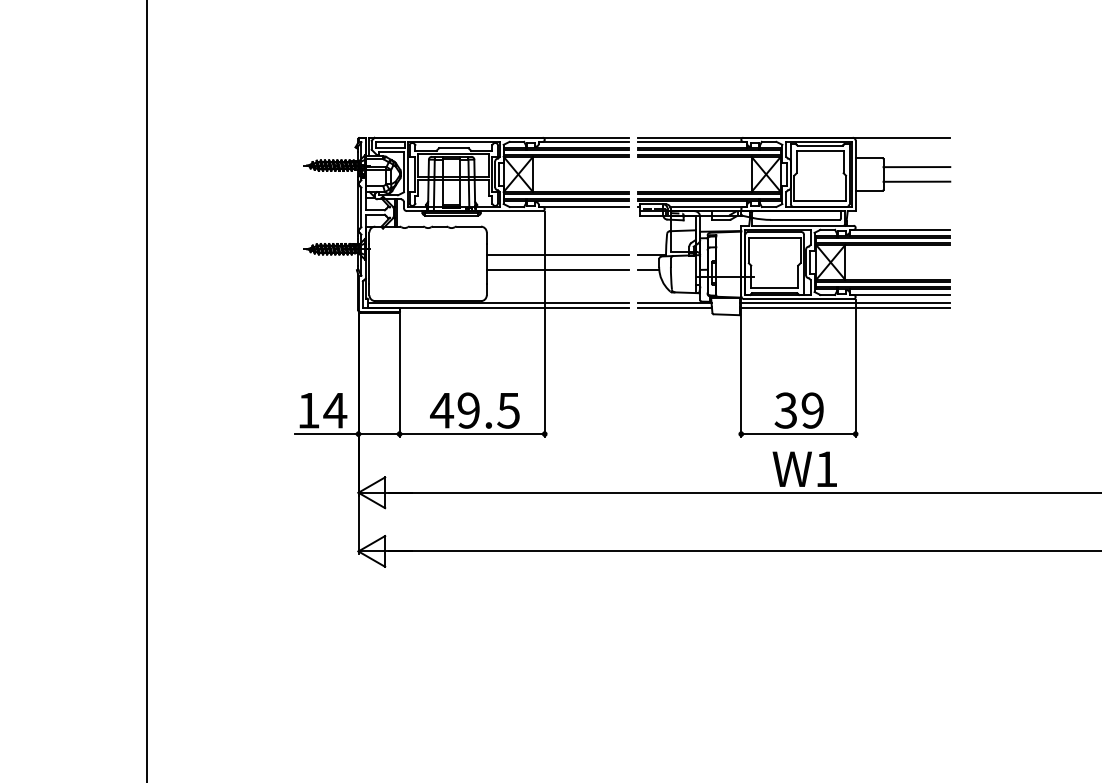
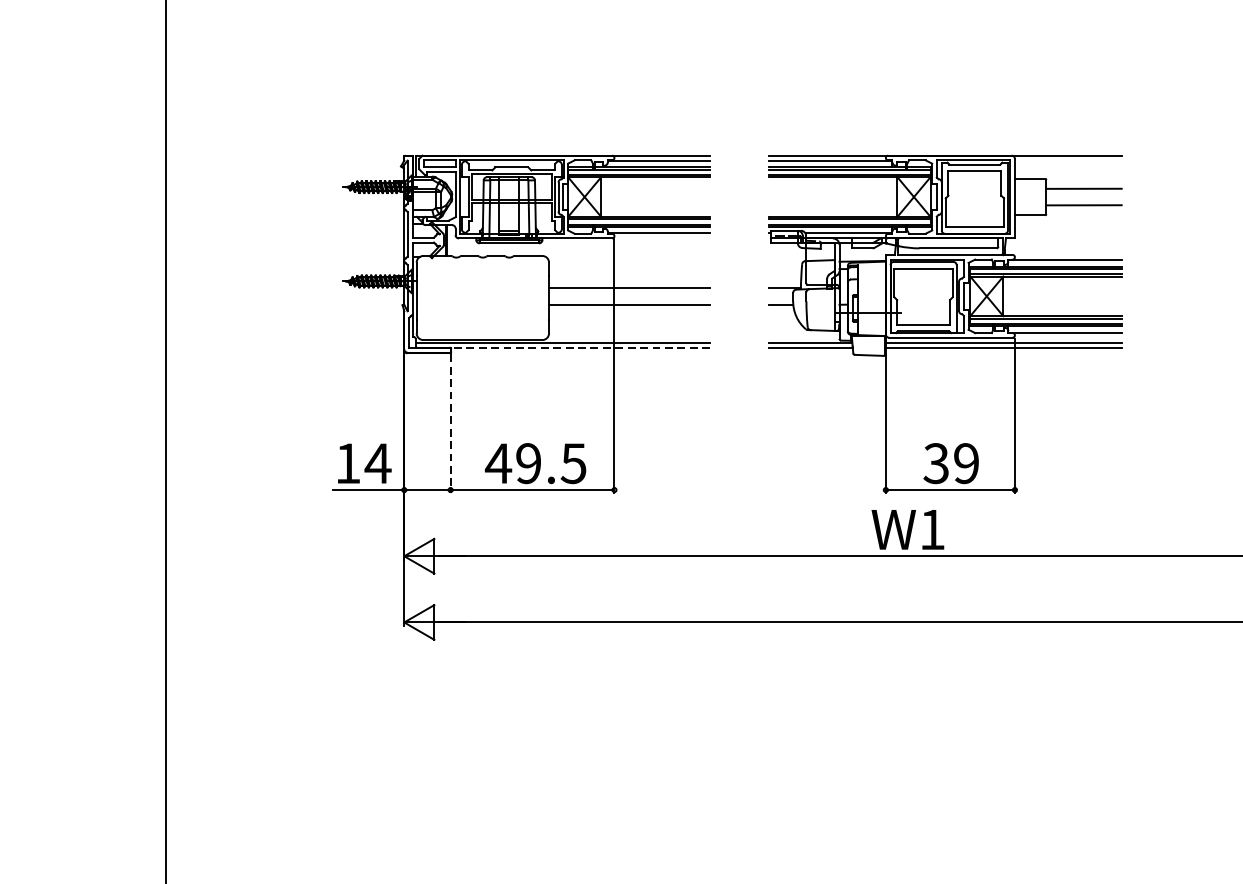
part: (794, 287) -> (945, 324), moved
line: (499, 307) -> (563, 347), solid -> dashed
line: (399, 375) -> (450, 423), solid -> dashed

